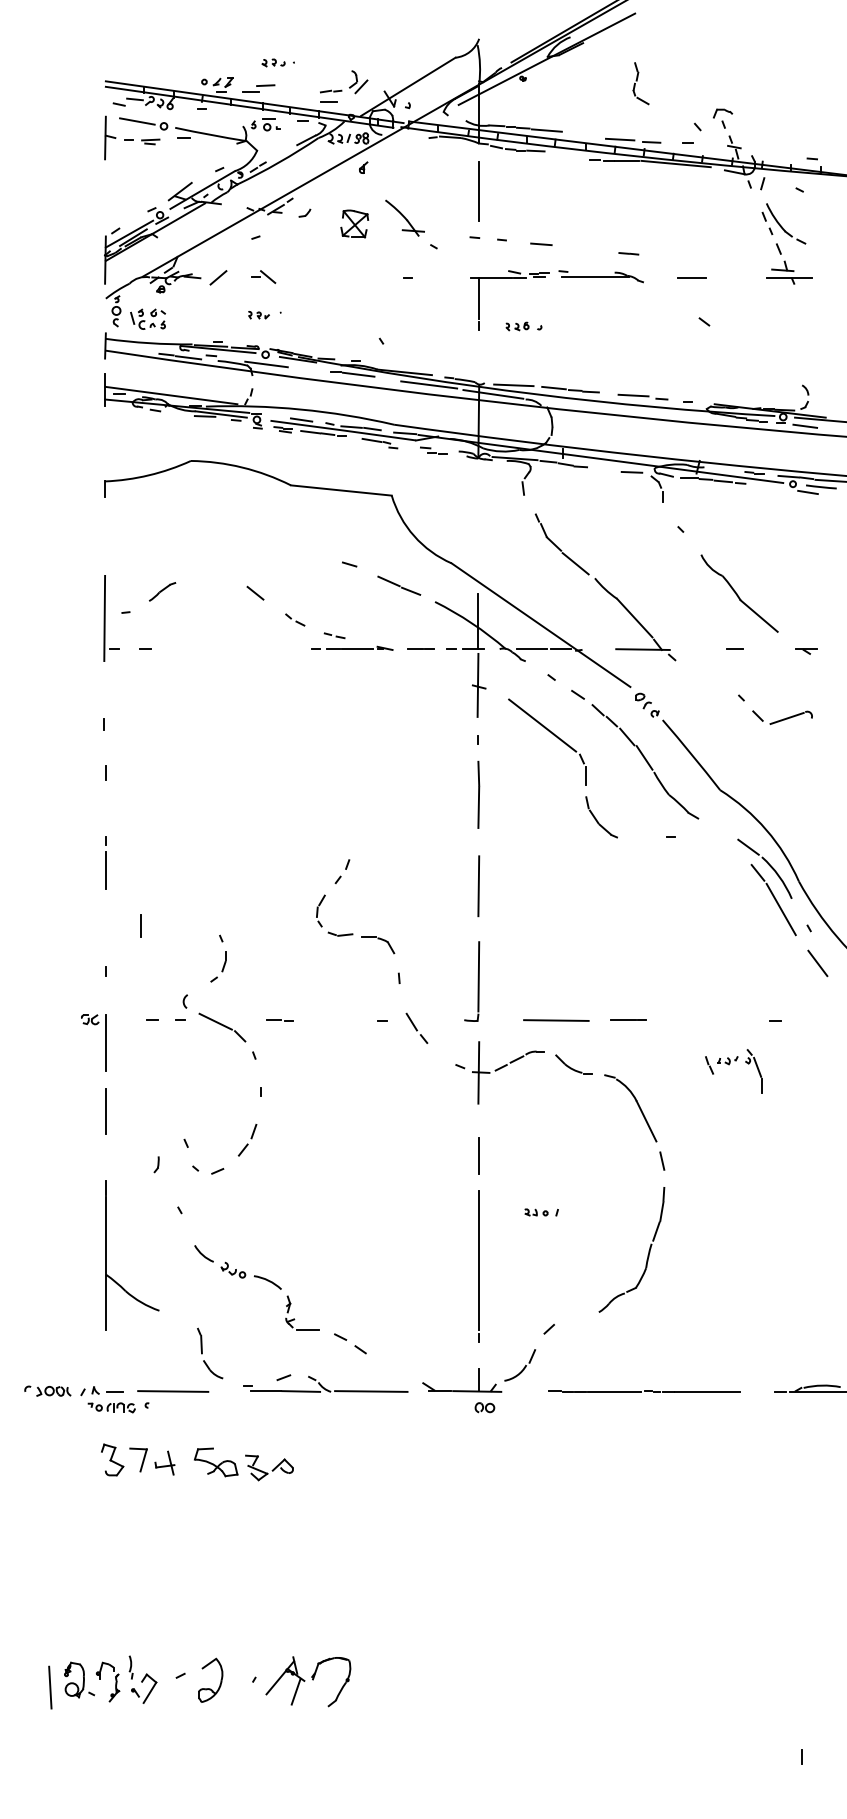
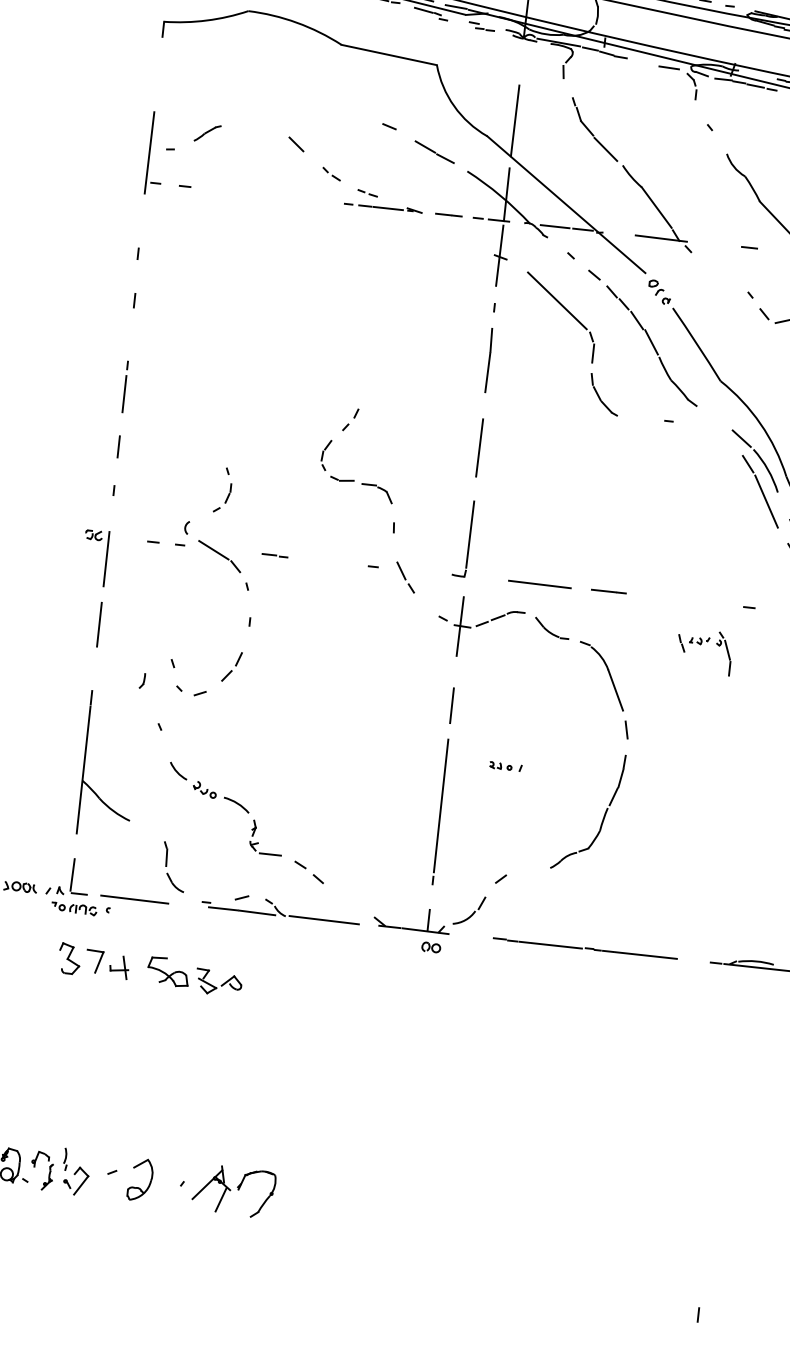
line: (478, 544) -> (514, 120), added
line: (140, 925) -> (118, 446), moved
line: (105, 1372) -> (71, 874), added

